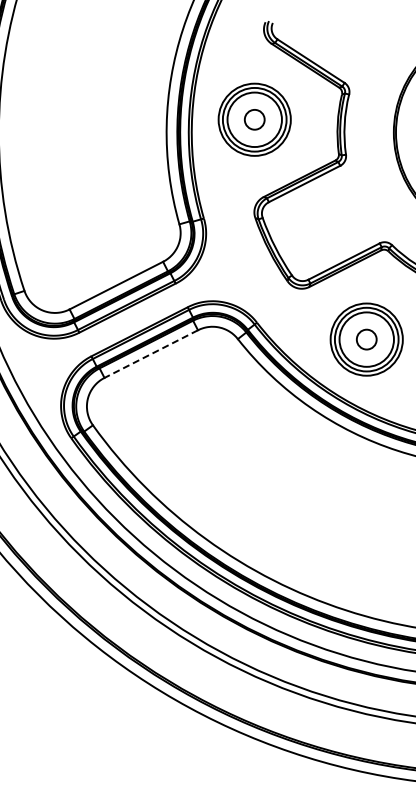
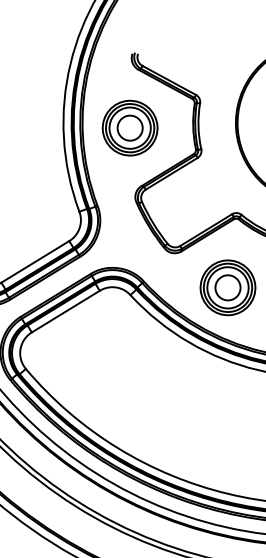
circle: (254, 119) -> (129, 127), size x1.67
circle: (366, 339) -> (227, 287), size x1.67
line: (150, 354) -> (65, 311), dashed -> solid

